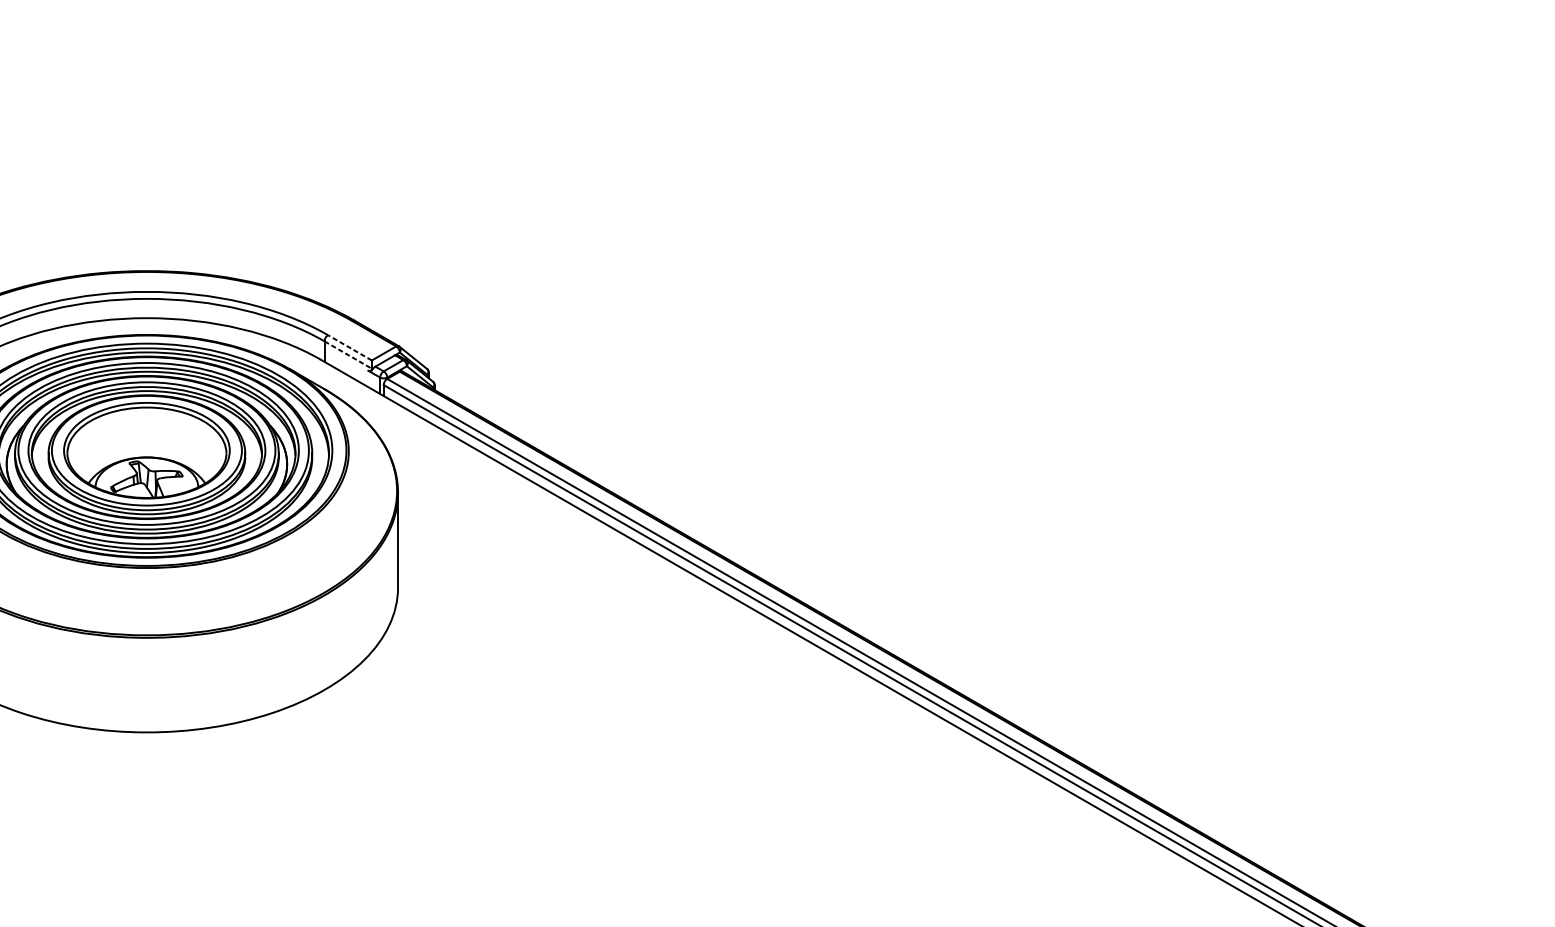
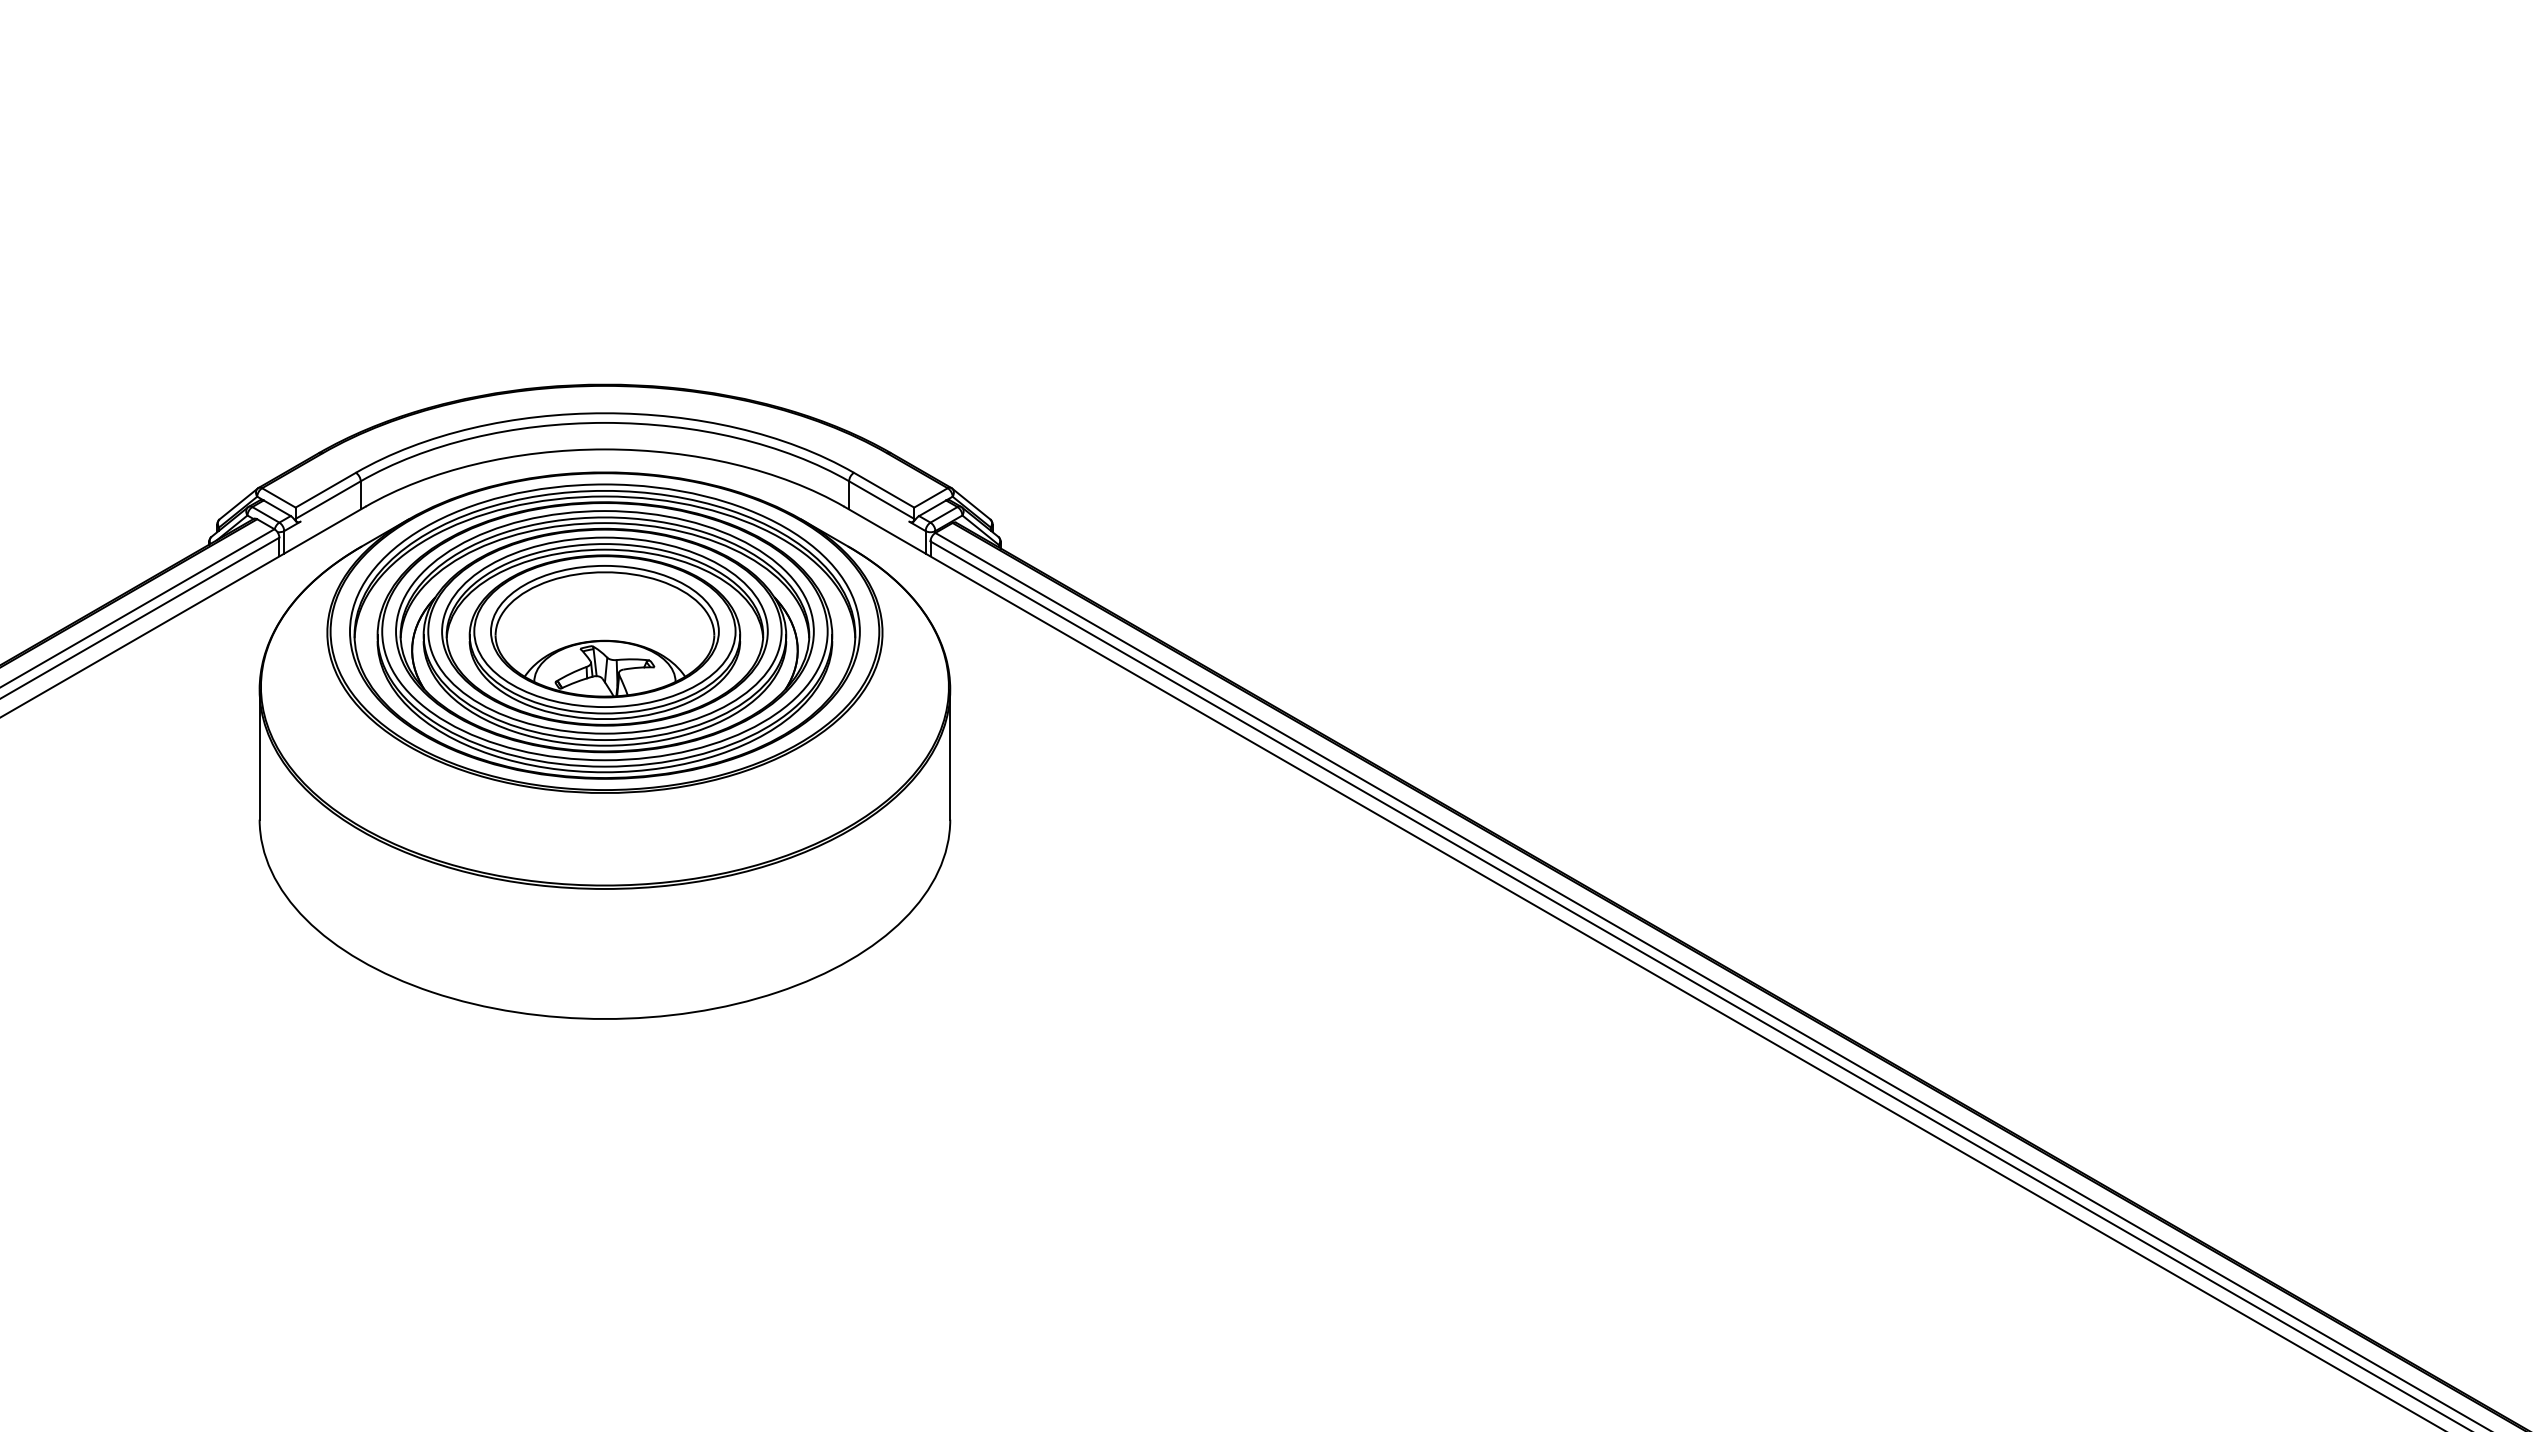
line: (350, 348) -> (884, 490), dashed -> solid
line: (348, 355) -> (881, 500), dashed -> solid

